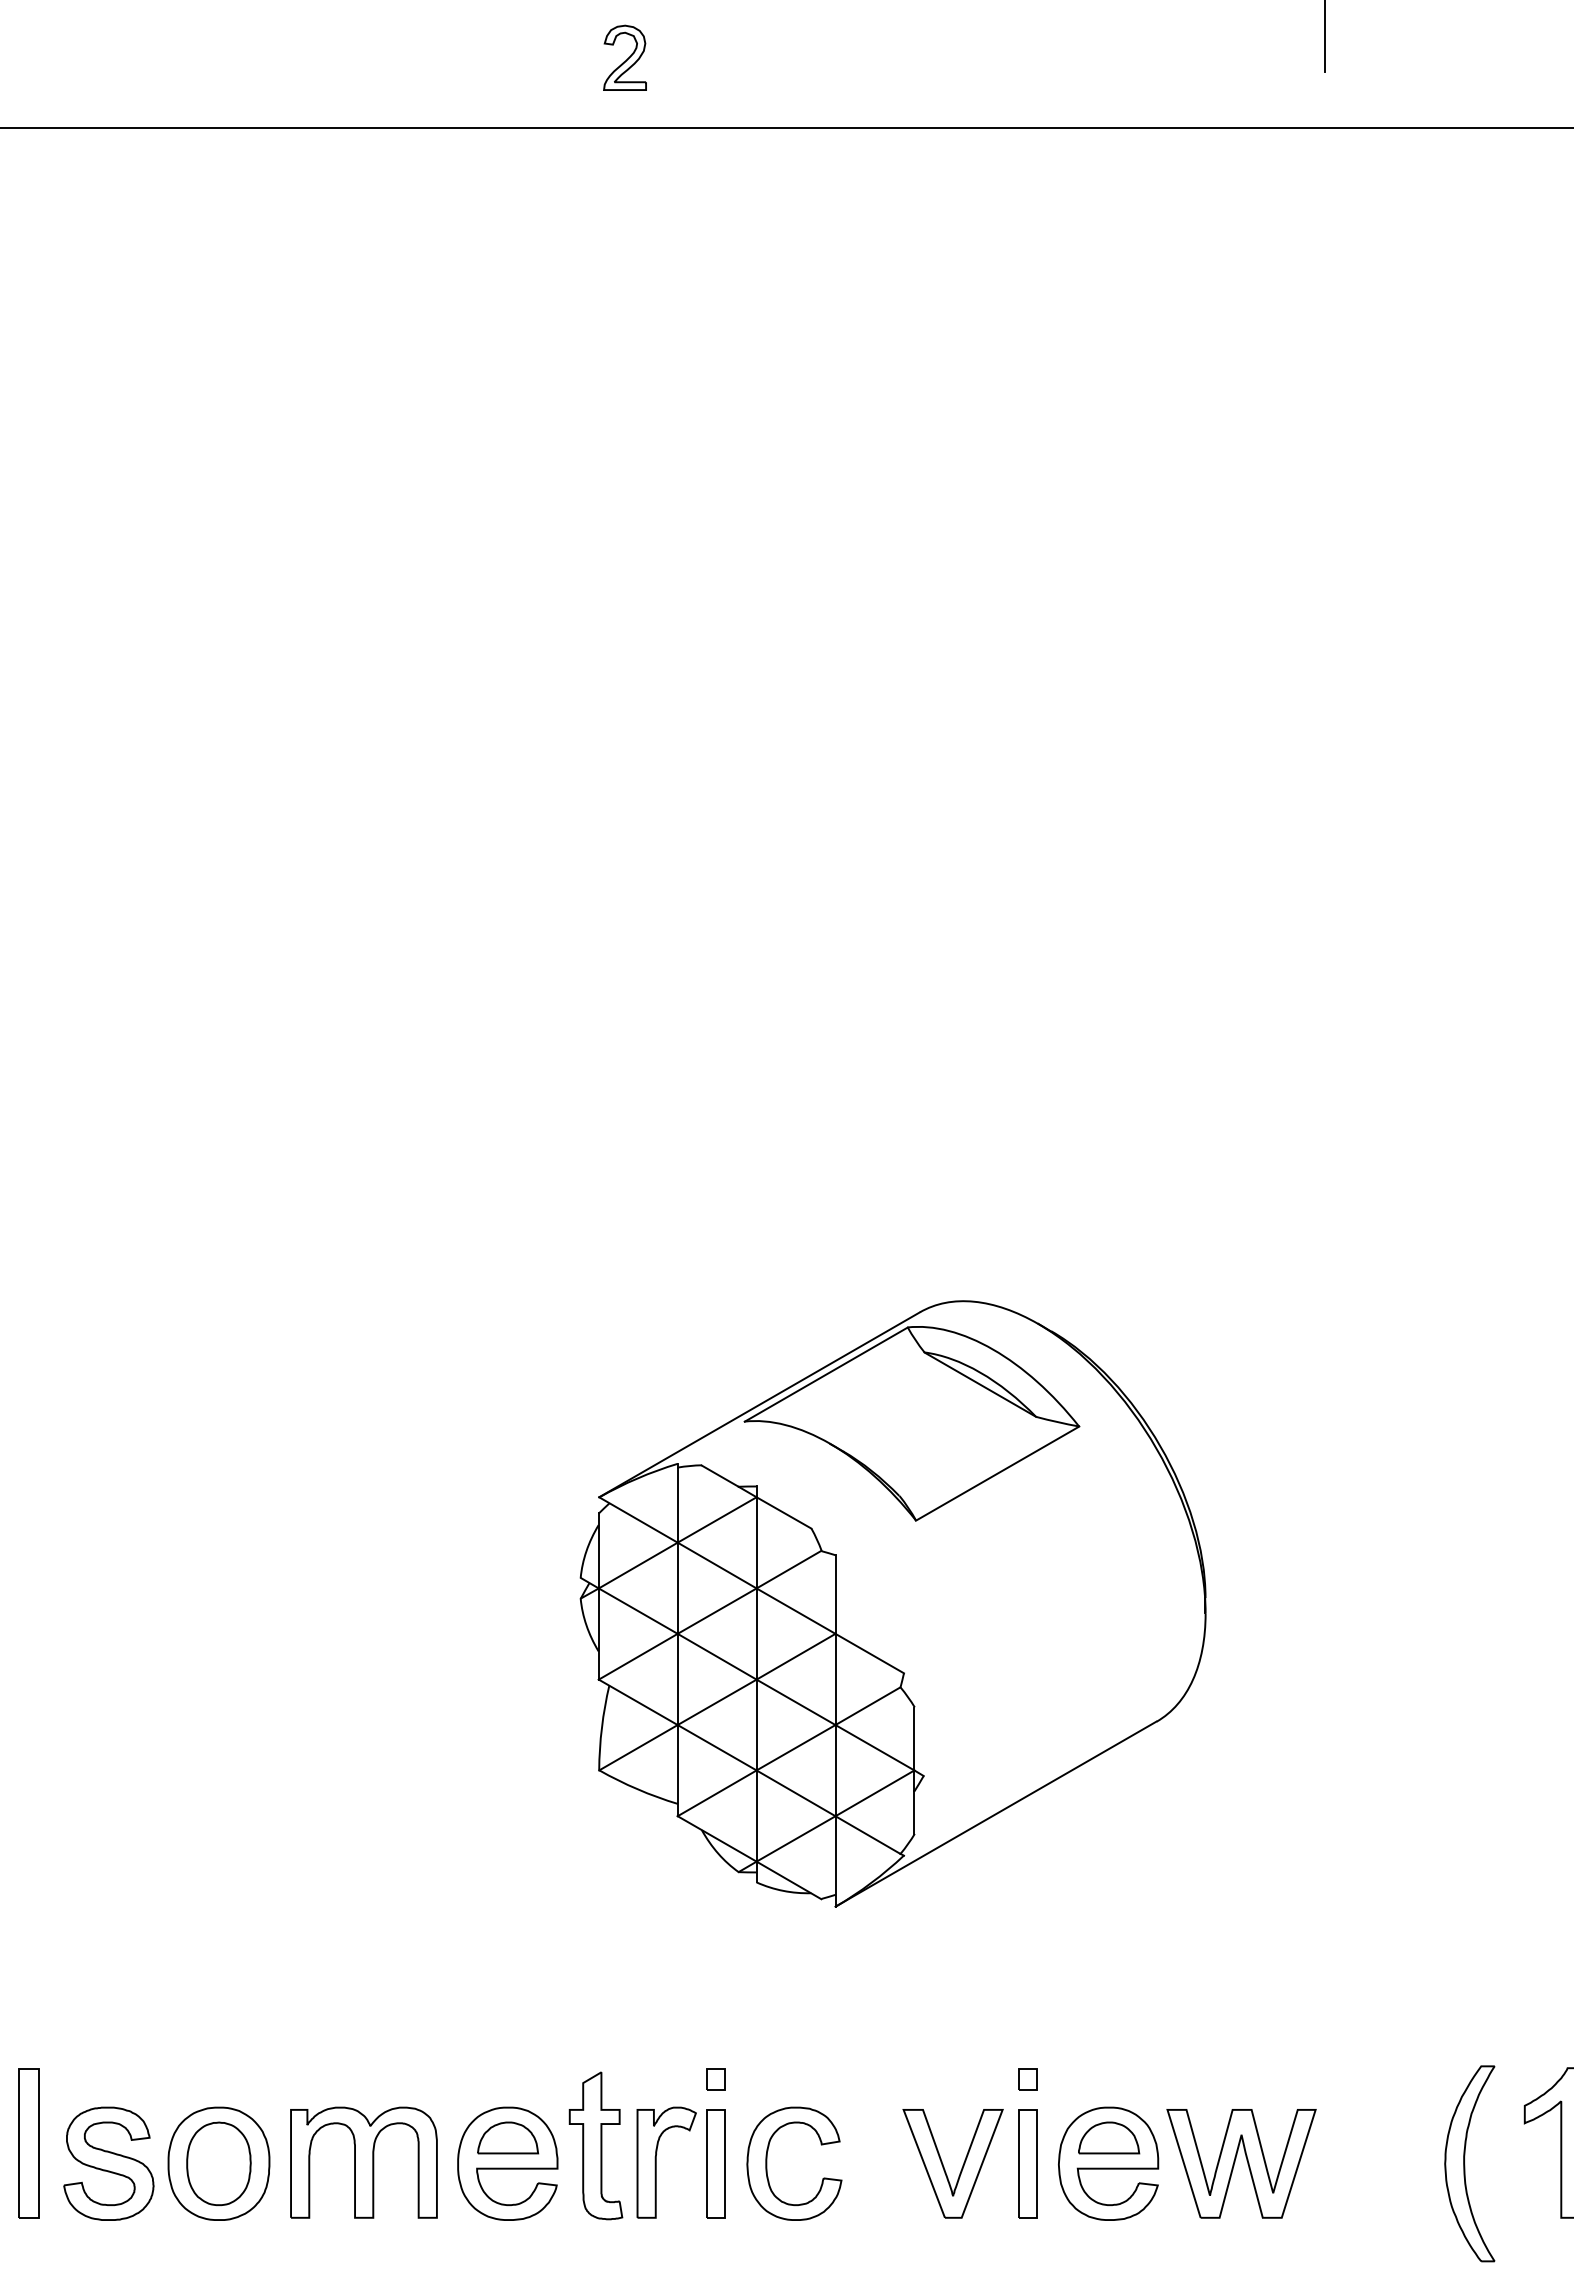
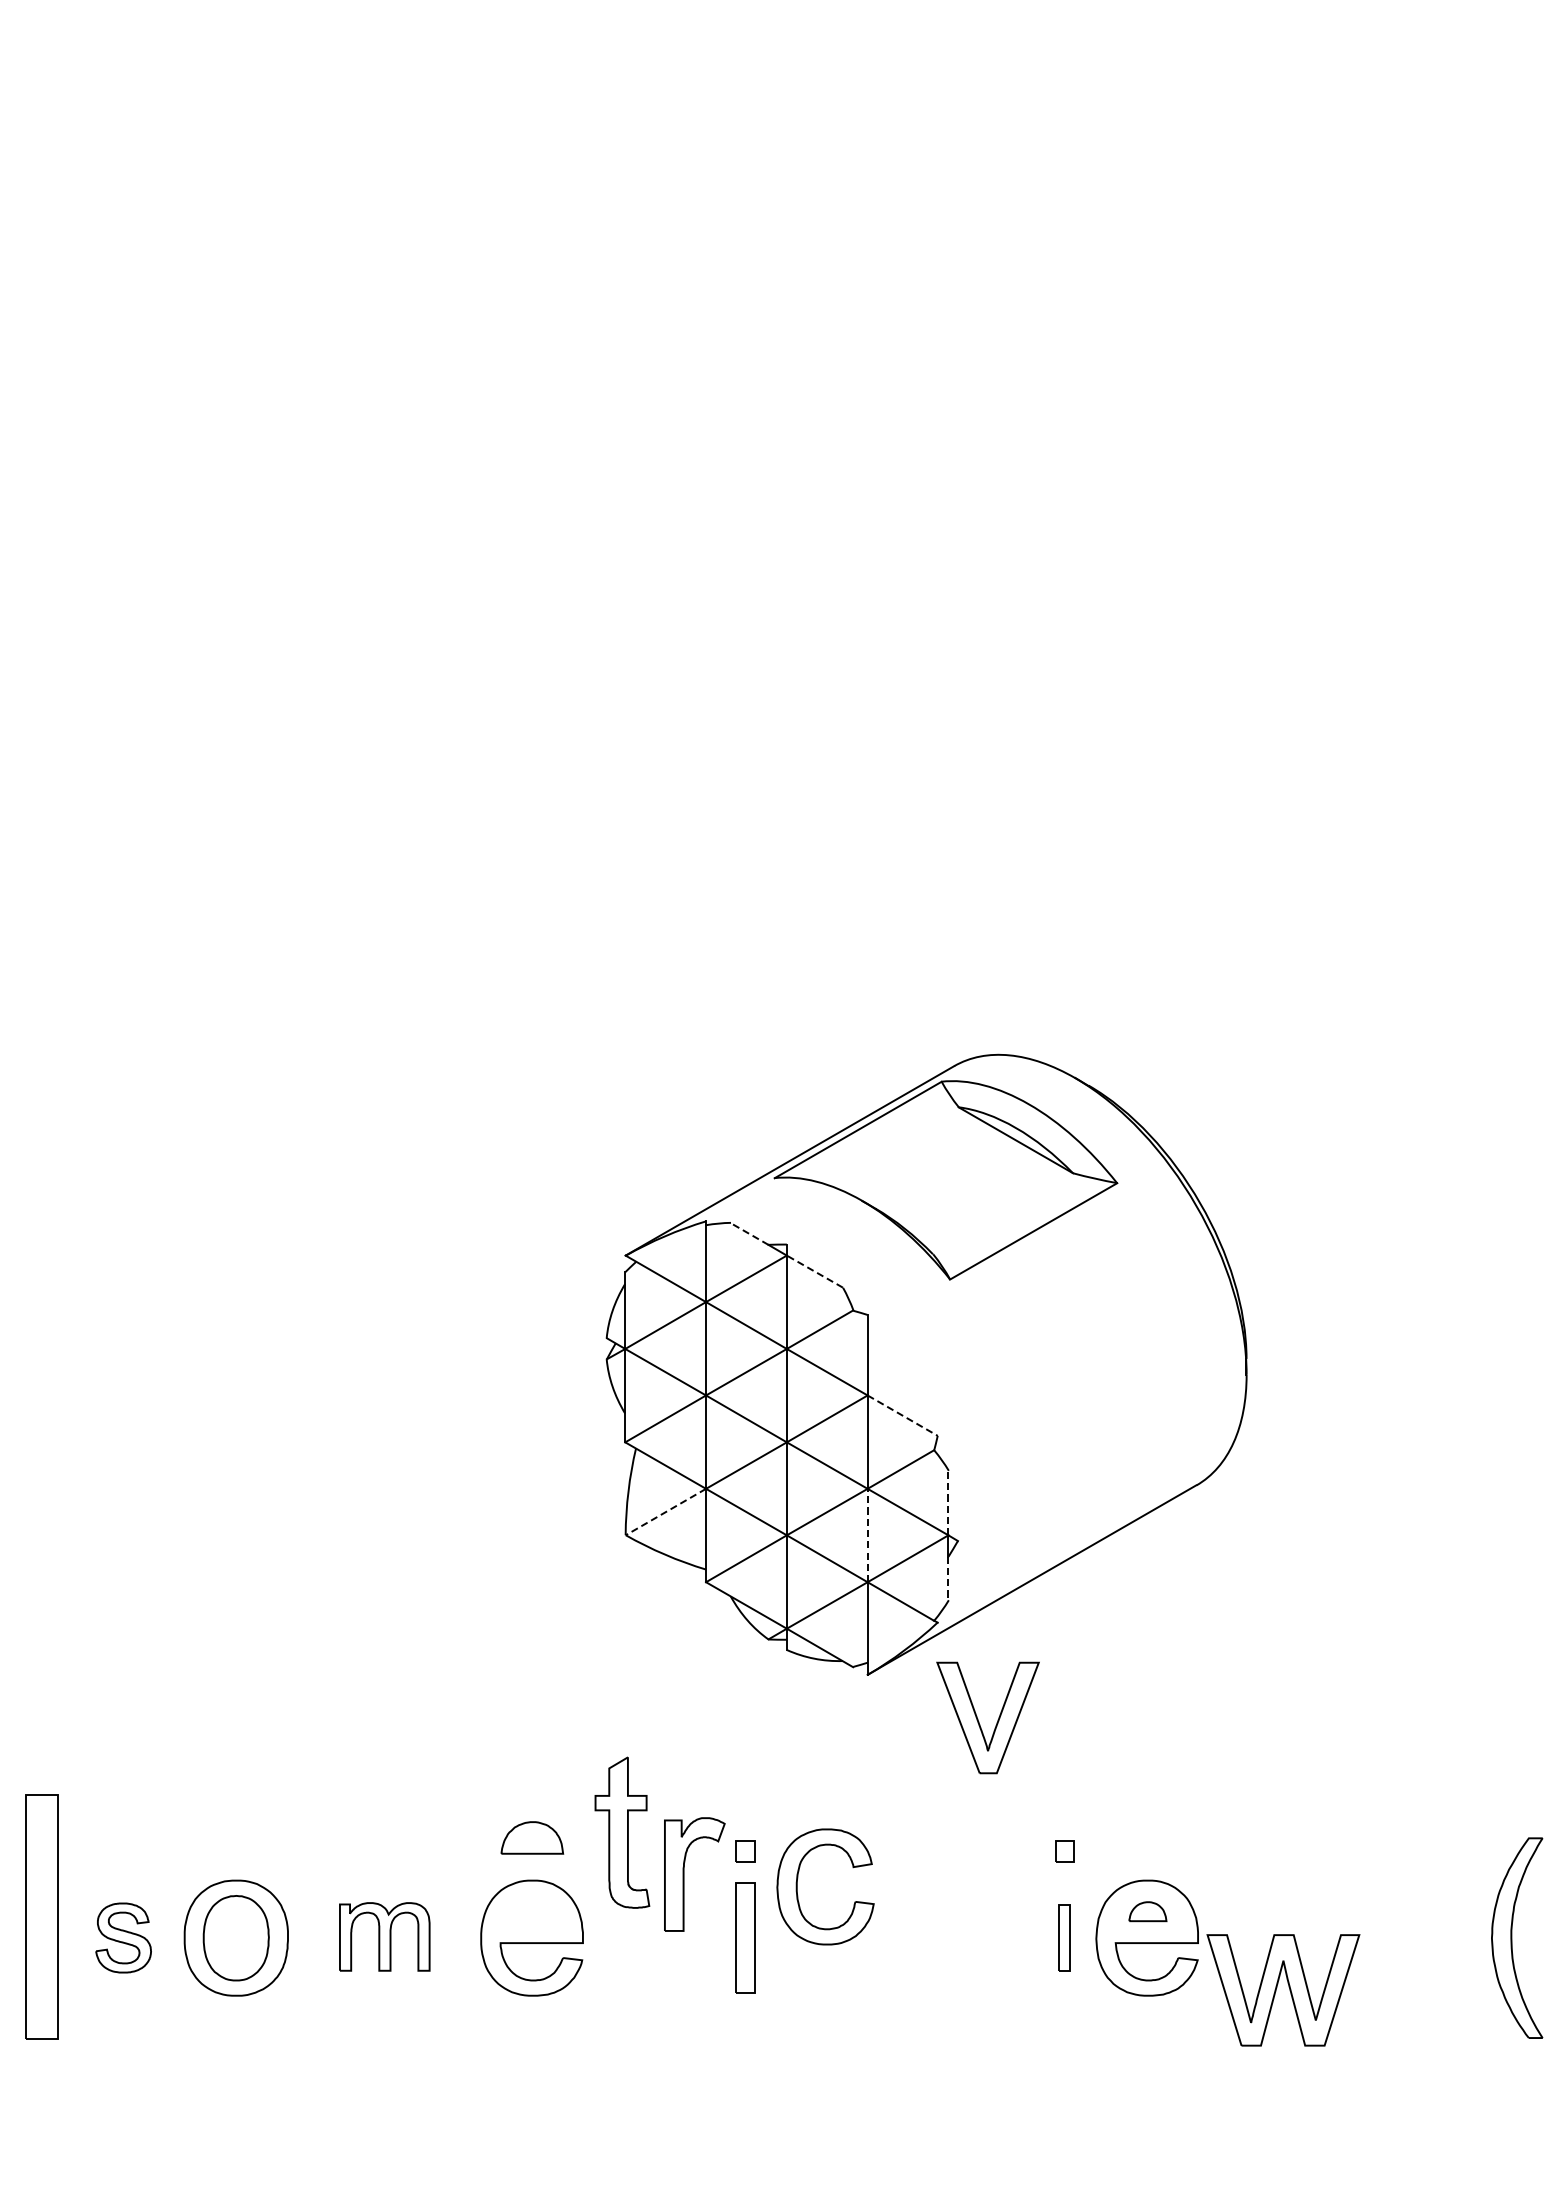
line: (719, 1476) -> (748, 1234), solid -> dashed
line: (783, 1512) -> (814, 1271), solid -> dashed
line: (869, 1653) -> (902, 1415), solid -> dashed
line: (914, 1738) -> (948, 1502), solid -> dashed
line: (638, 1748) -> (665, 1512), solid -> dashed
line: (835, 1770) -> (867, 1535), solid -> dashed
line: (914, 1813) -> (948, 1579), solid -> dashed
part: (508, 2137) -> (532, 1837), moved
part: (1109, 2137) -> (1148, 1911), size x0.6
part: (28, 2143) -> (41, 1917), size x1.6
part: (595, 2145) -> (621, 1832), moved
part: (363, 2162) -> (384, 1936), size x0.6
part: (656, 2162) -> (684, 1874), moved
part: (108, 2163) -> (123, 1937), size x0.6
part: (767, 2163) -> (797, 1886), moved
part: (1027, 2163) -> (1064, 1937), size x0.6
part: (1241, 2163) -> (1283, 1990), moved
part: (944, 2166) -> (979, 1720), moved

